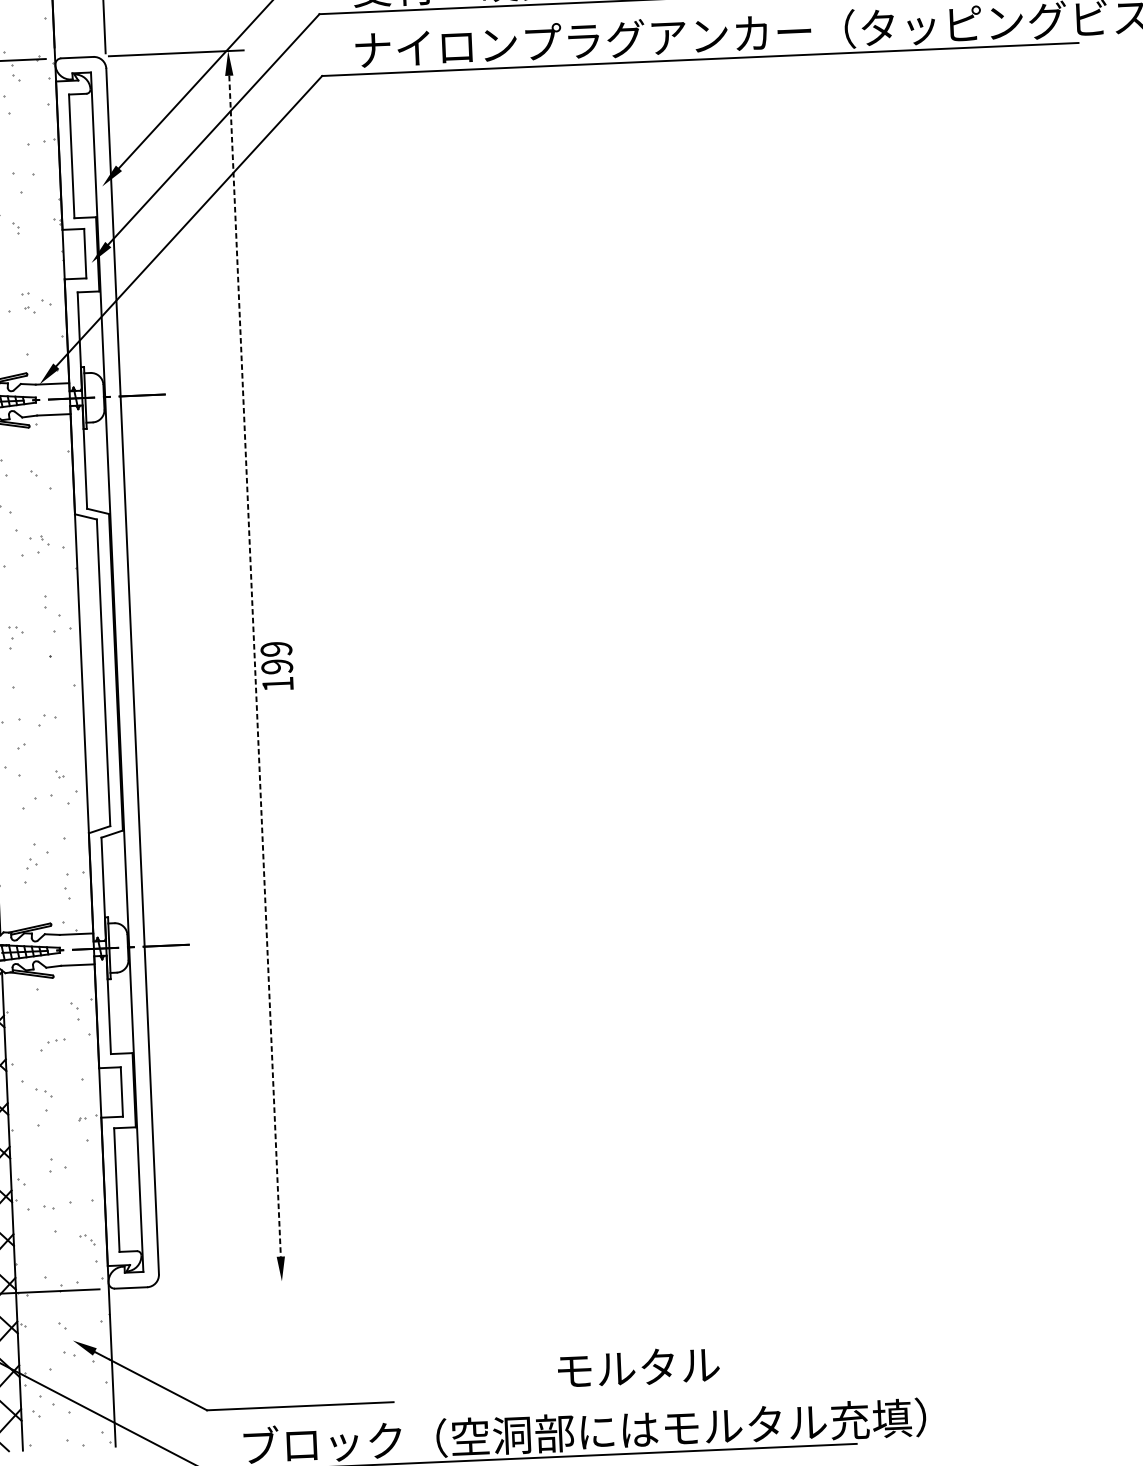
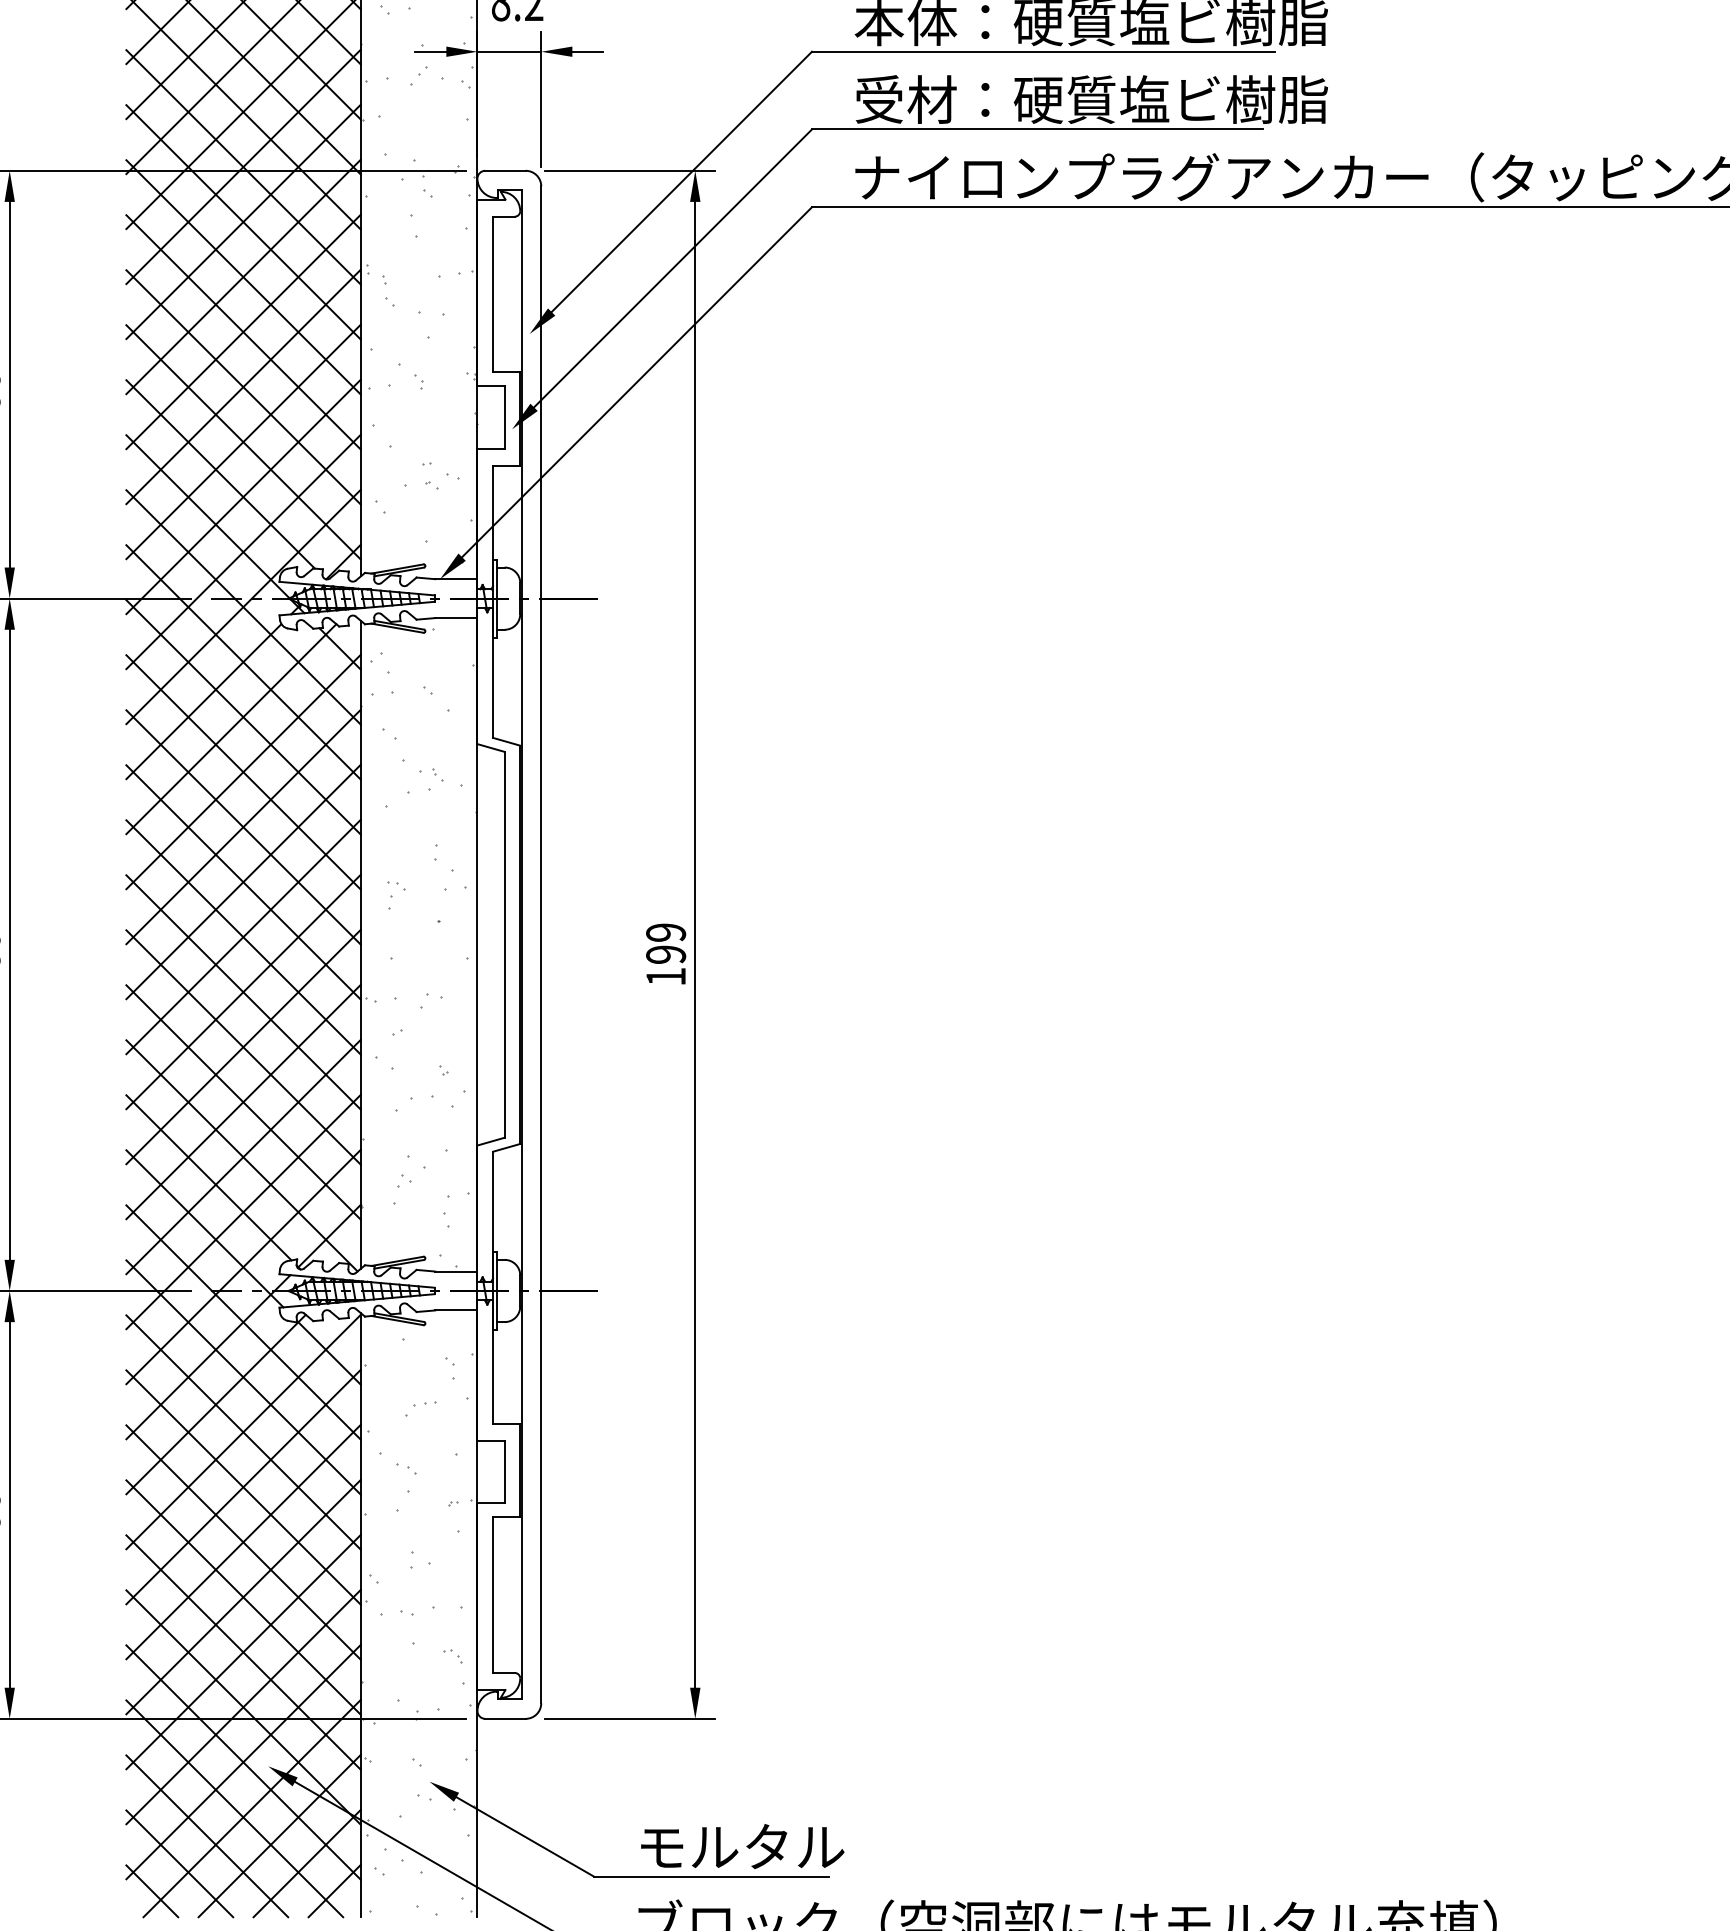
line: (255, 665) -> (695, 944), dashed -> solid
text: (277, 665) -> (666, 953), moved
line: (229, 1283) -> (629, 1718), added
text: (638, 1367) -> (742, 1846), moved

